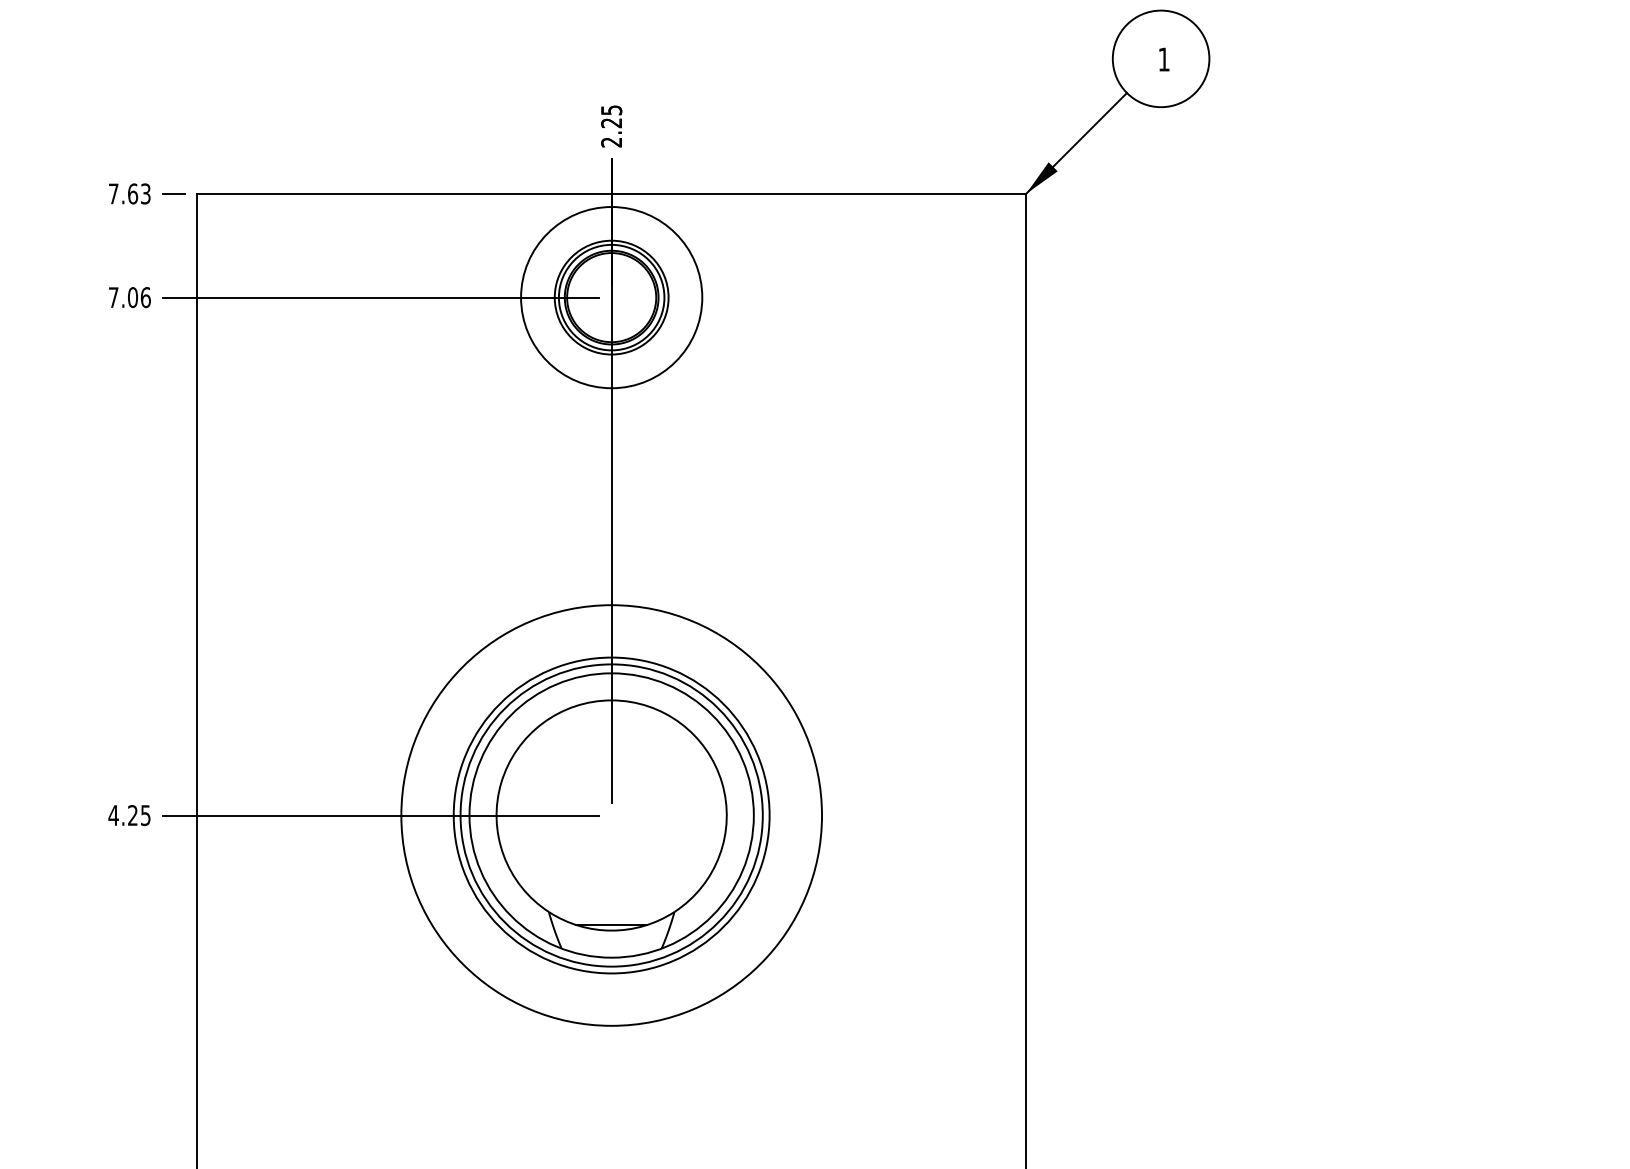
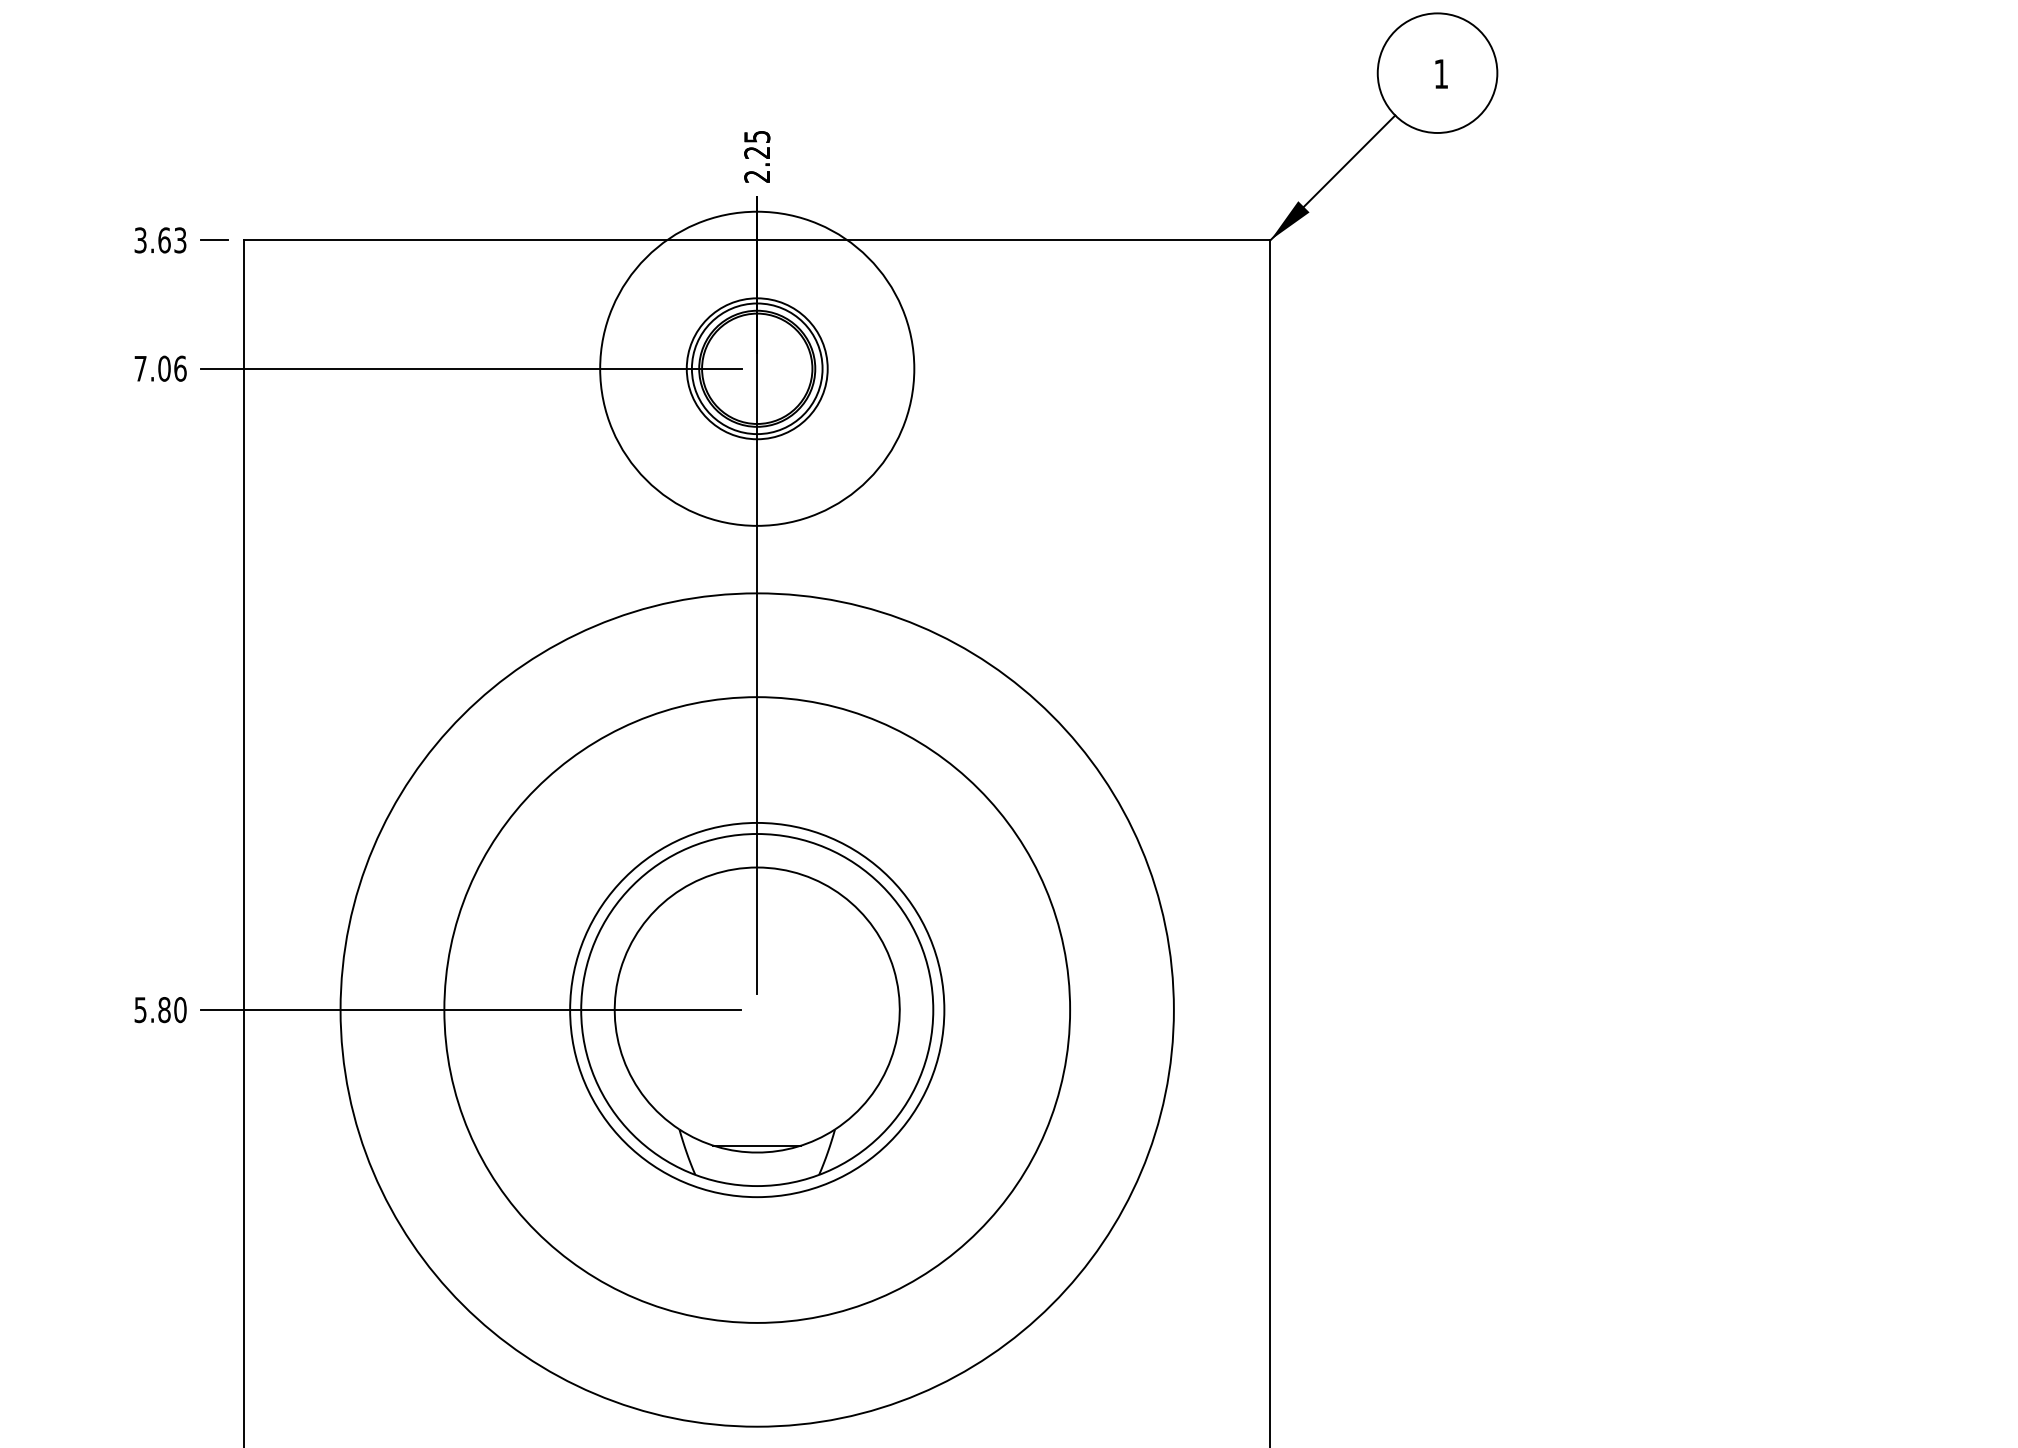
text: (113, 193) -> (140, 239), 7.63 -> 3.63
circle: (611, 297) -> (757, 368), size x1.4
text: (129, 815) -> (160, 1010), 4.25 -> 5.80
circle: (611, 815) -> (757, 1010), size x1.6
circle: (611, 815) -> (757, 1010), size x1.6

